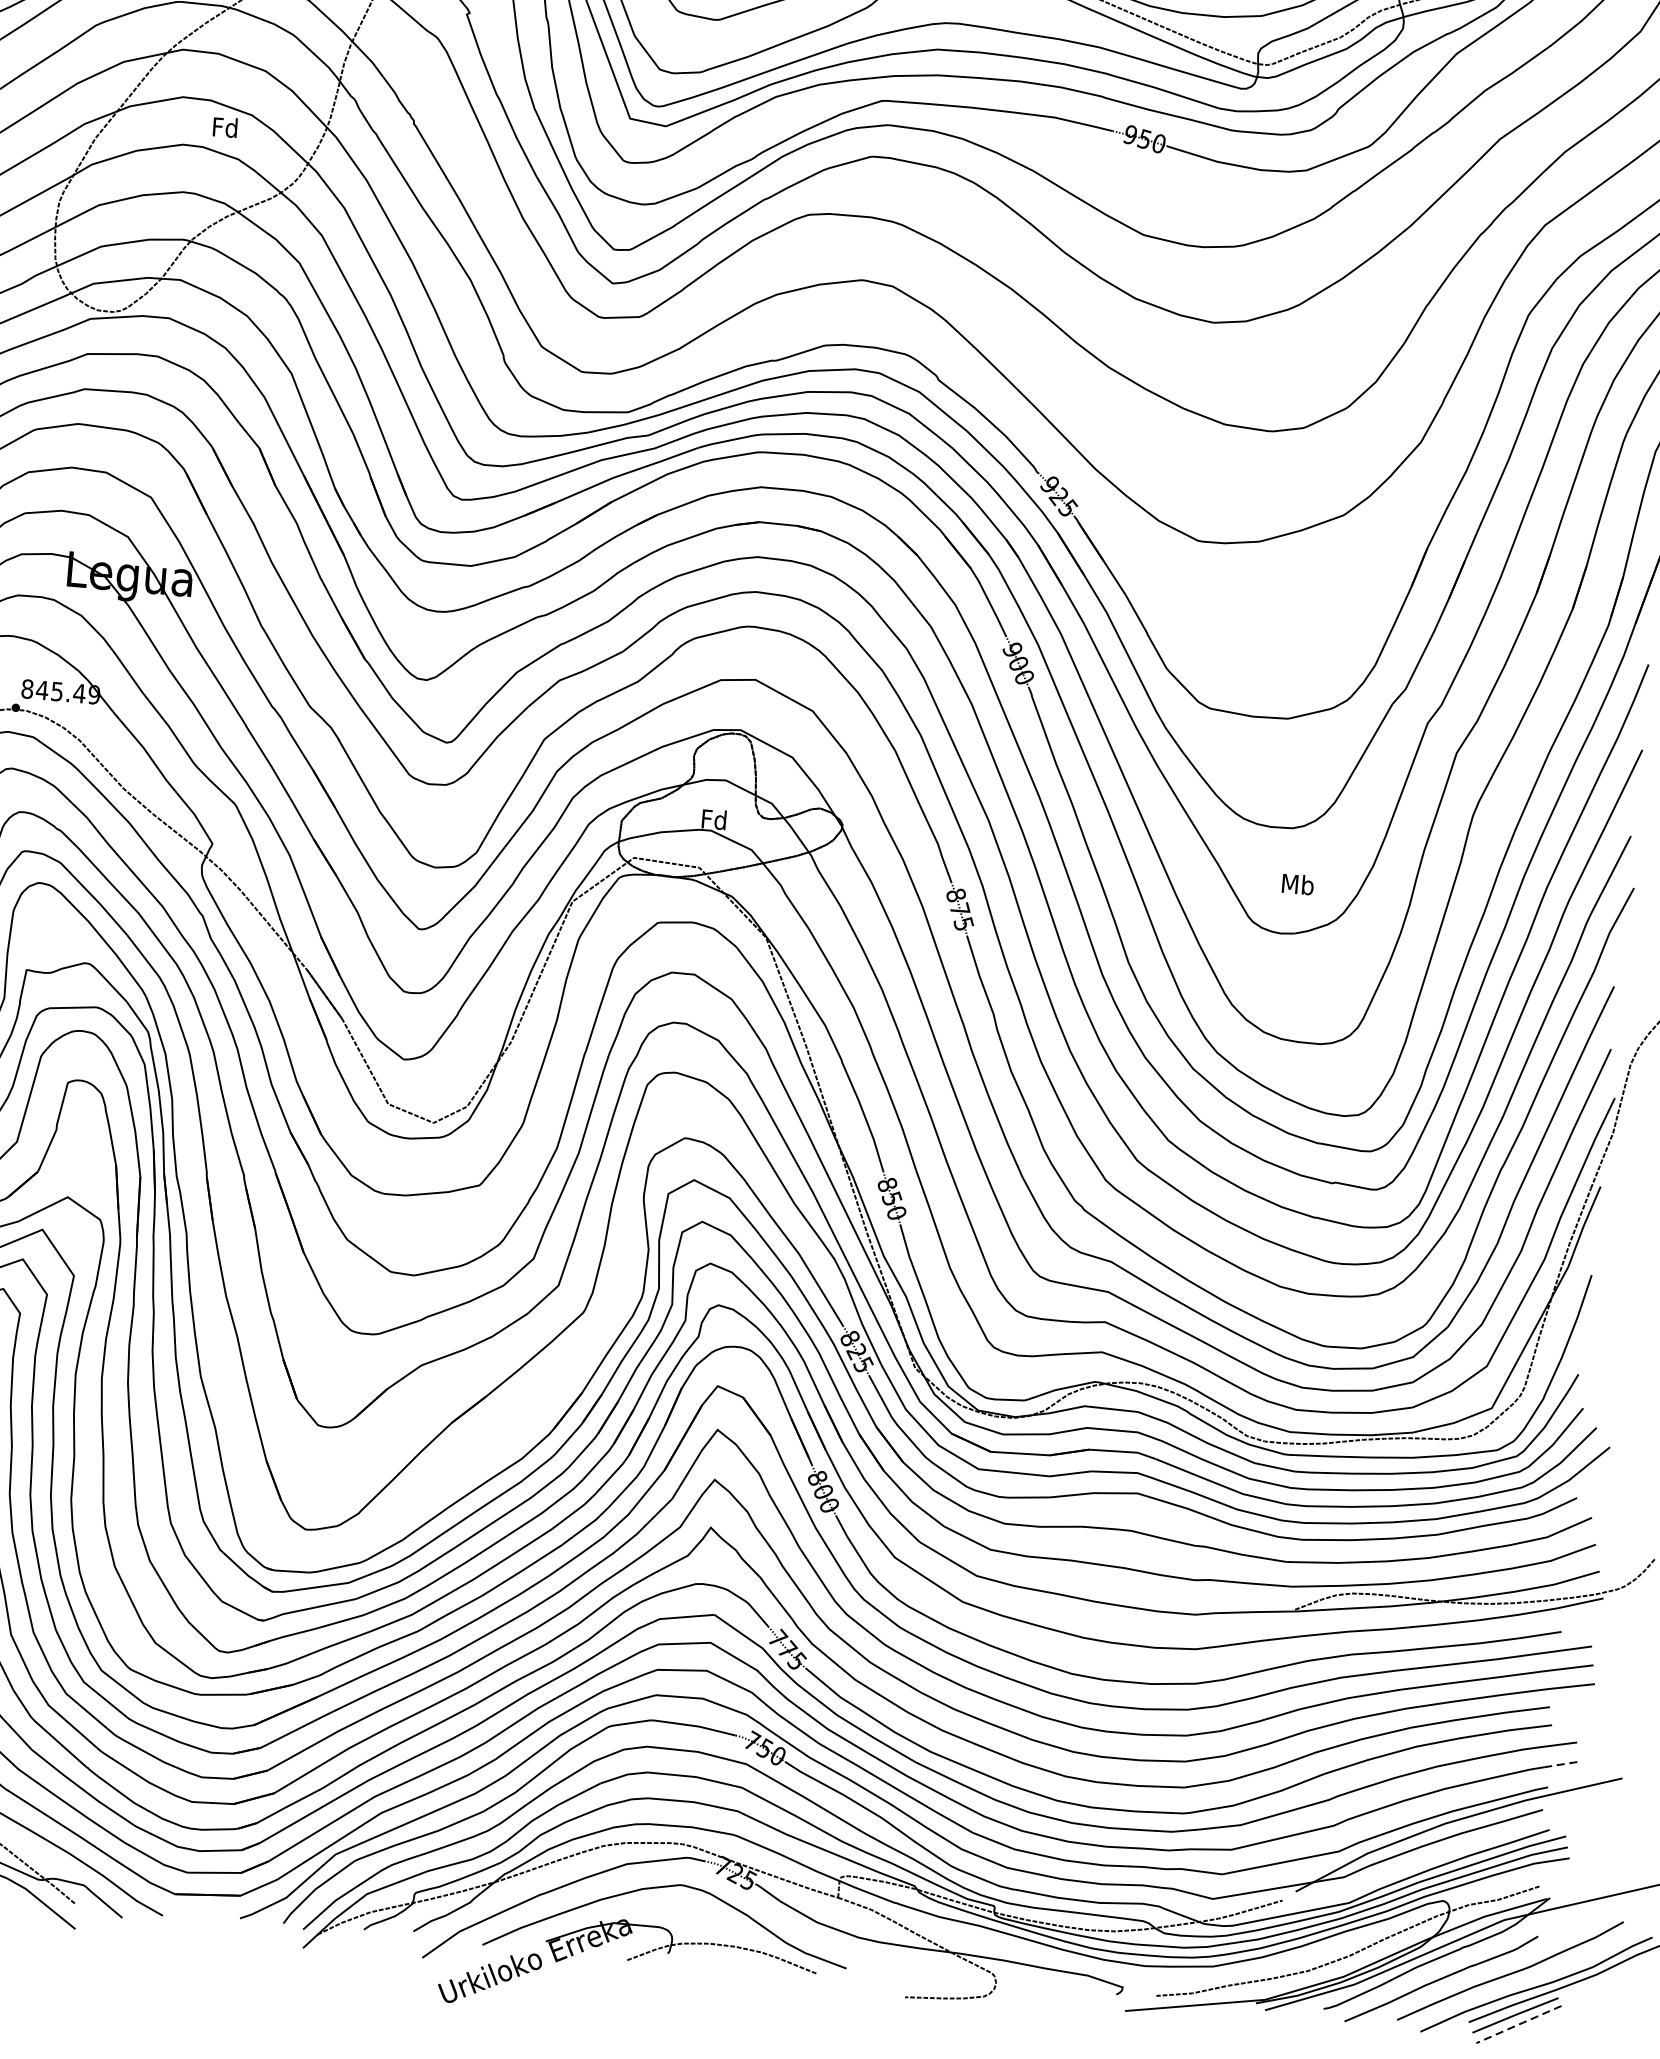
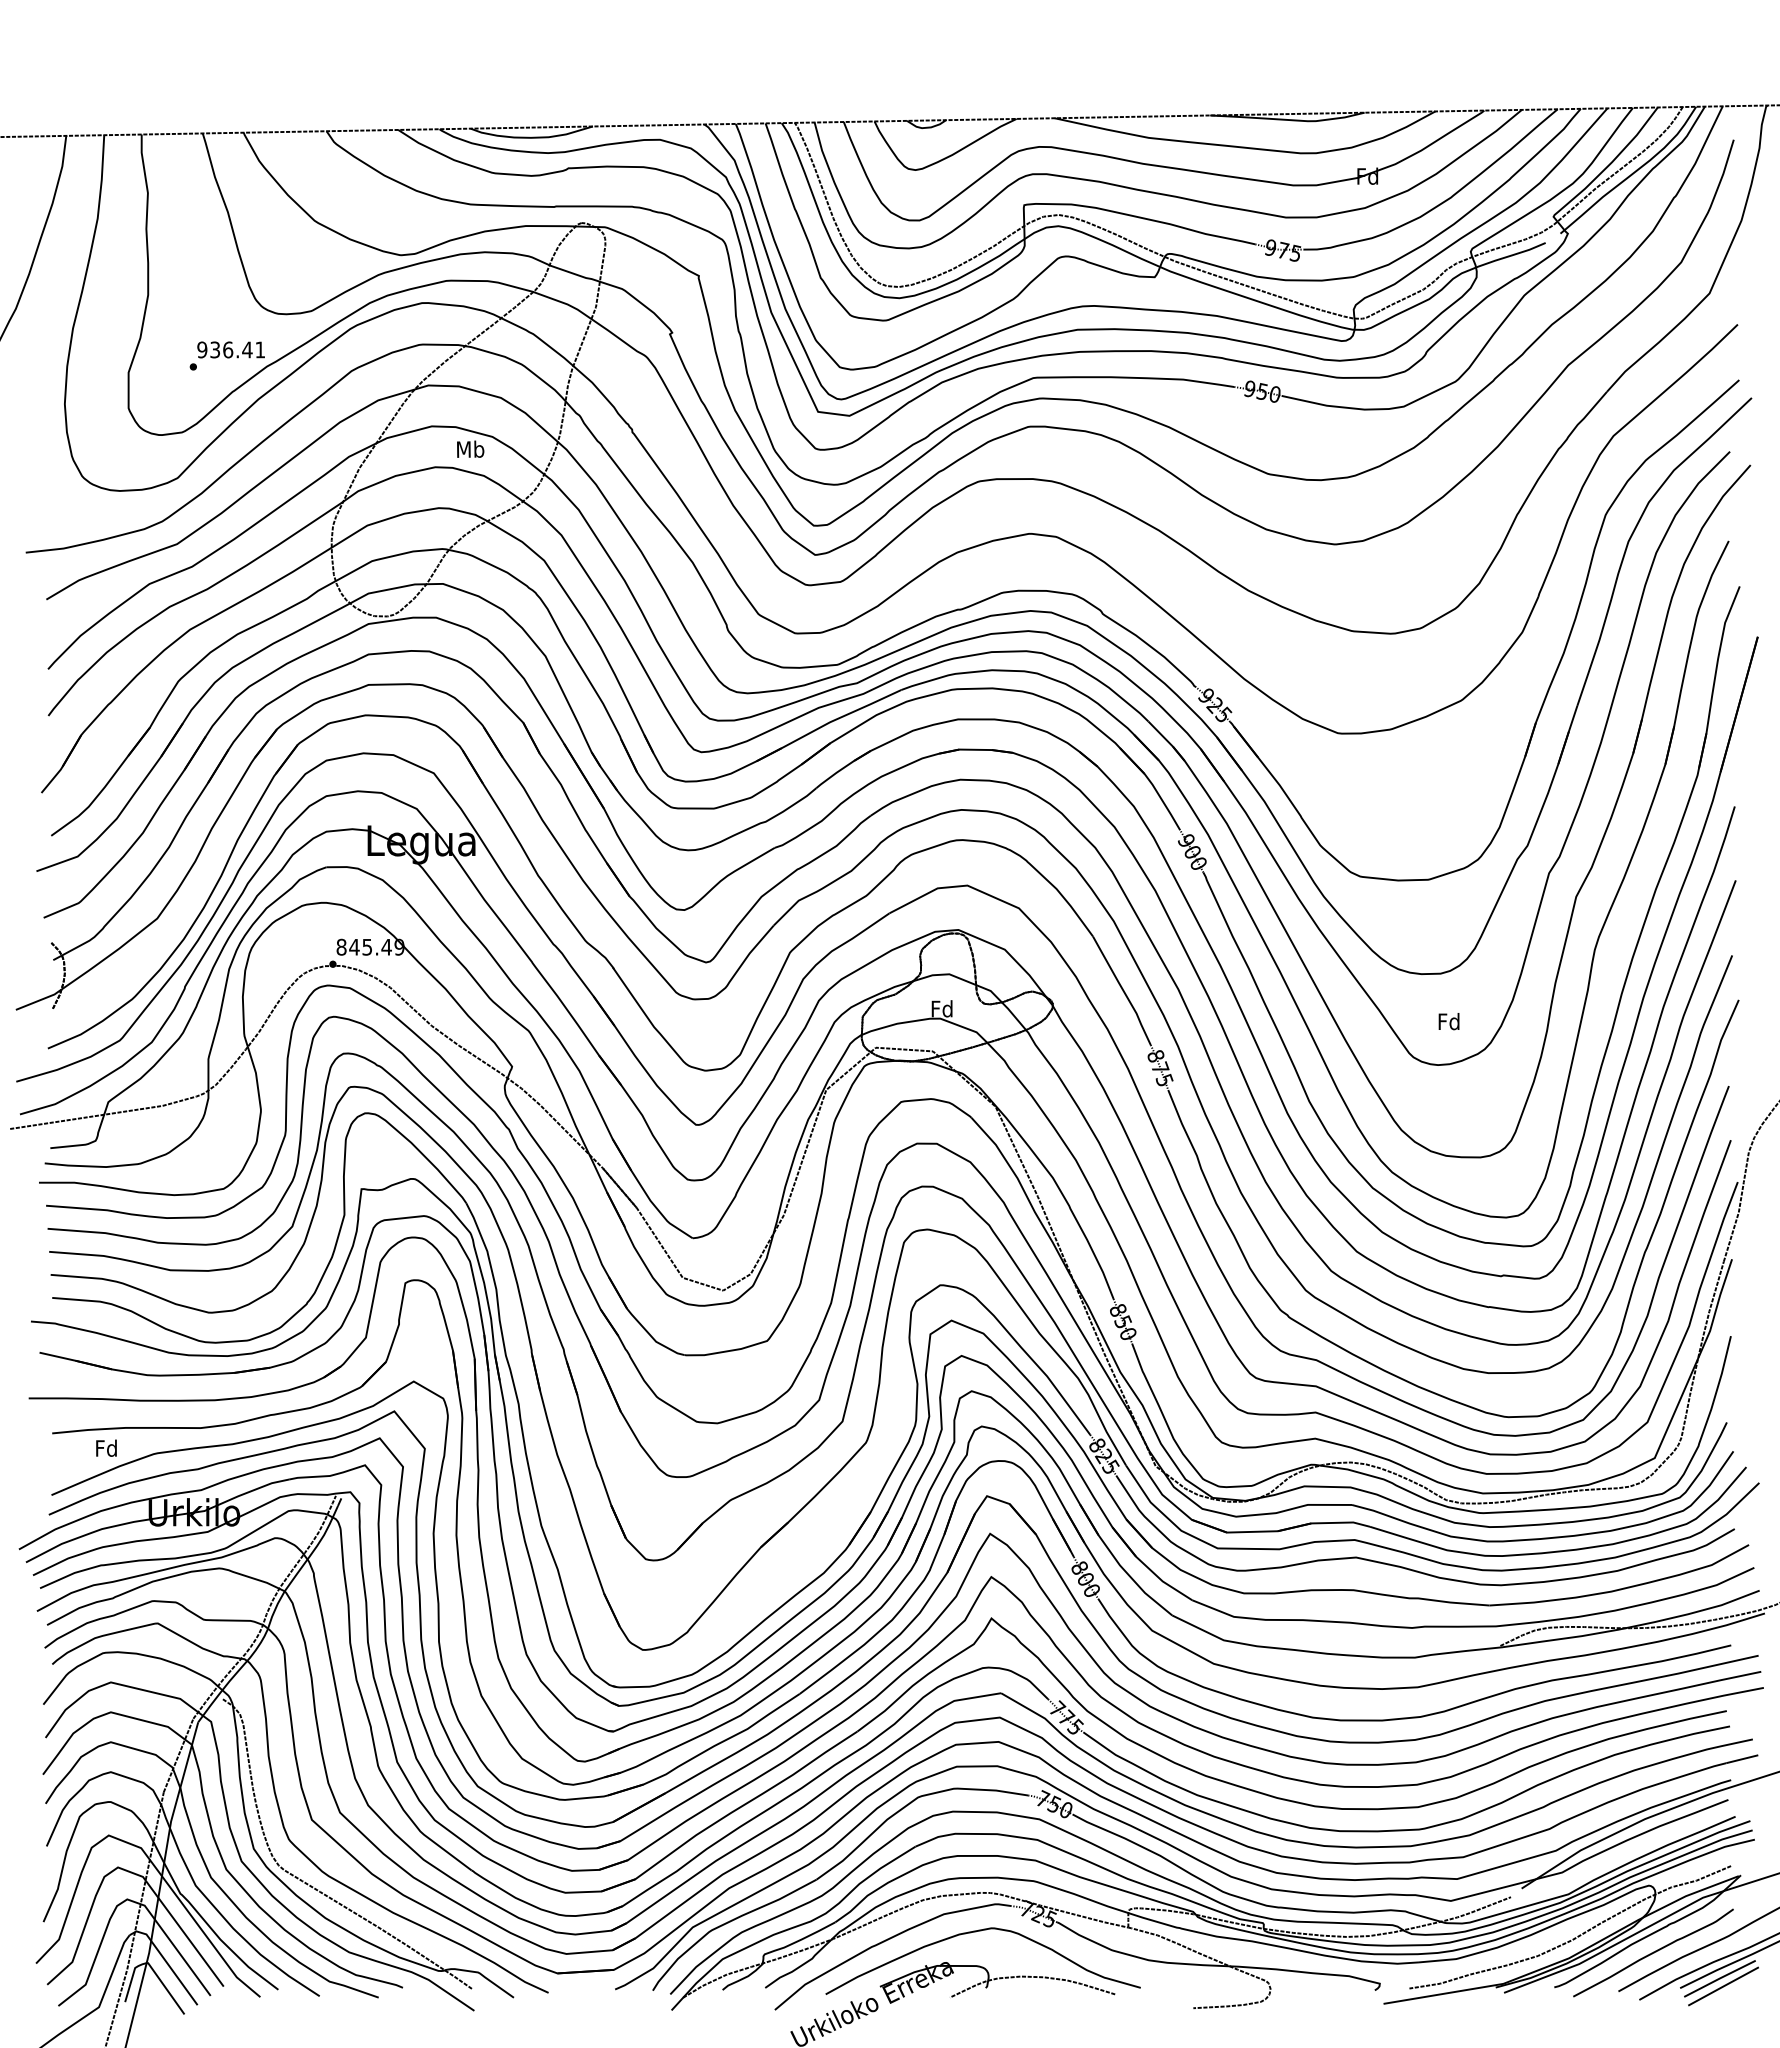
text: (225, 126) -> (470, 448), Fd -> Mb
text: (1297, 884) -> (1448, 1021), Mb -> Fd
line: (1563, 1764) -> (1742, 1759), dashed -> solid
line: (1518, 2024) -> (1723, 1986), dashed -> solid

